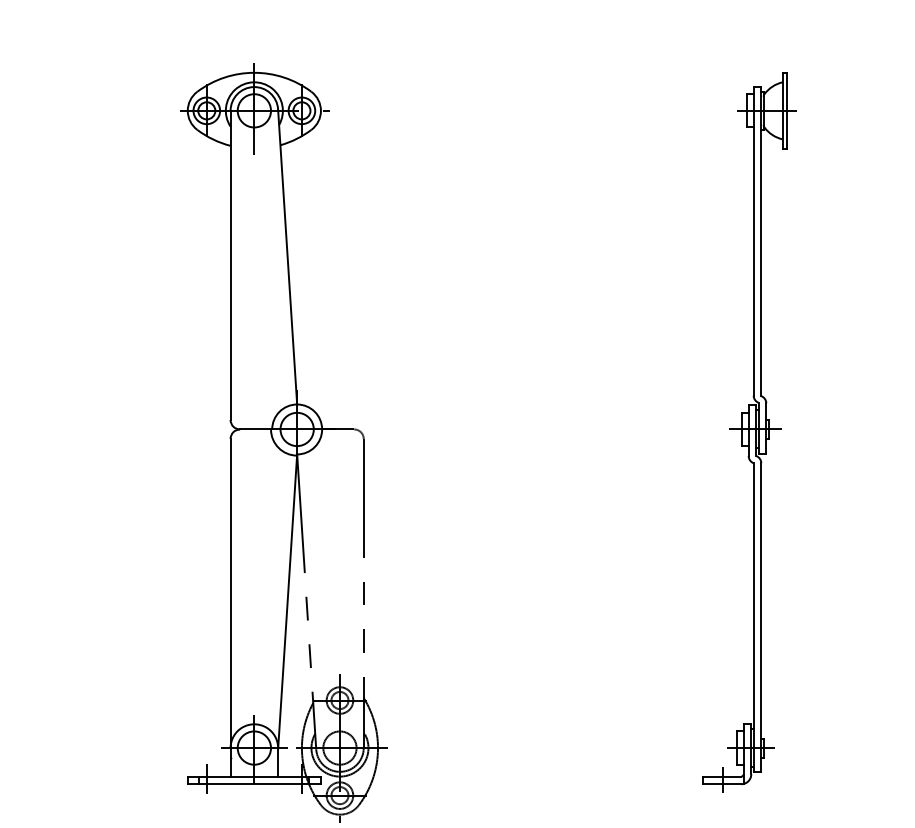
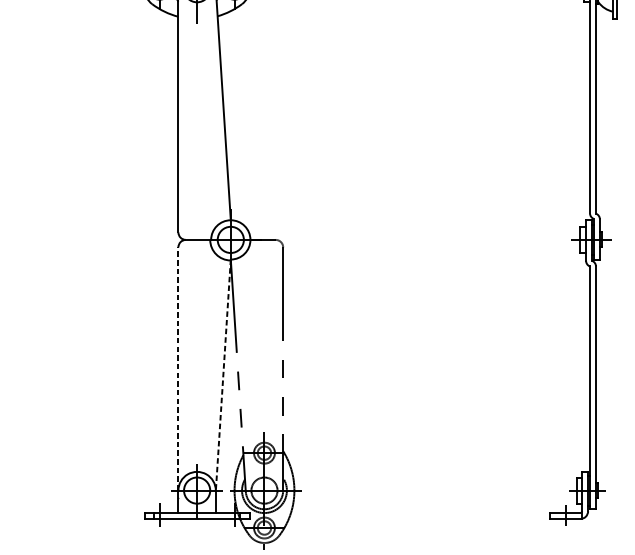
line: (230, 593) -> (178, 368), solid -> dashed
line: (287, 601) -> (223, 375), solid -> dashed

